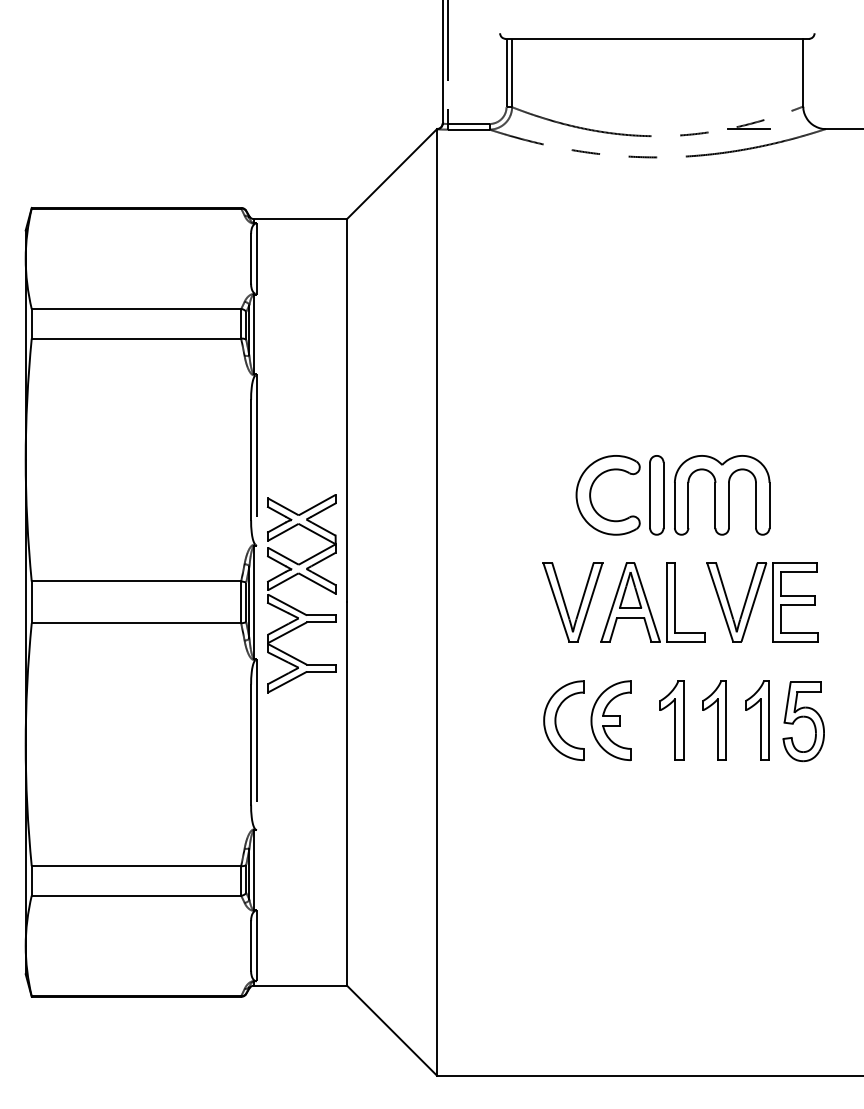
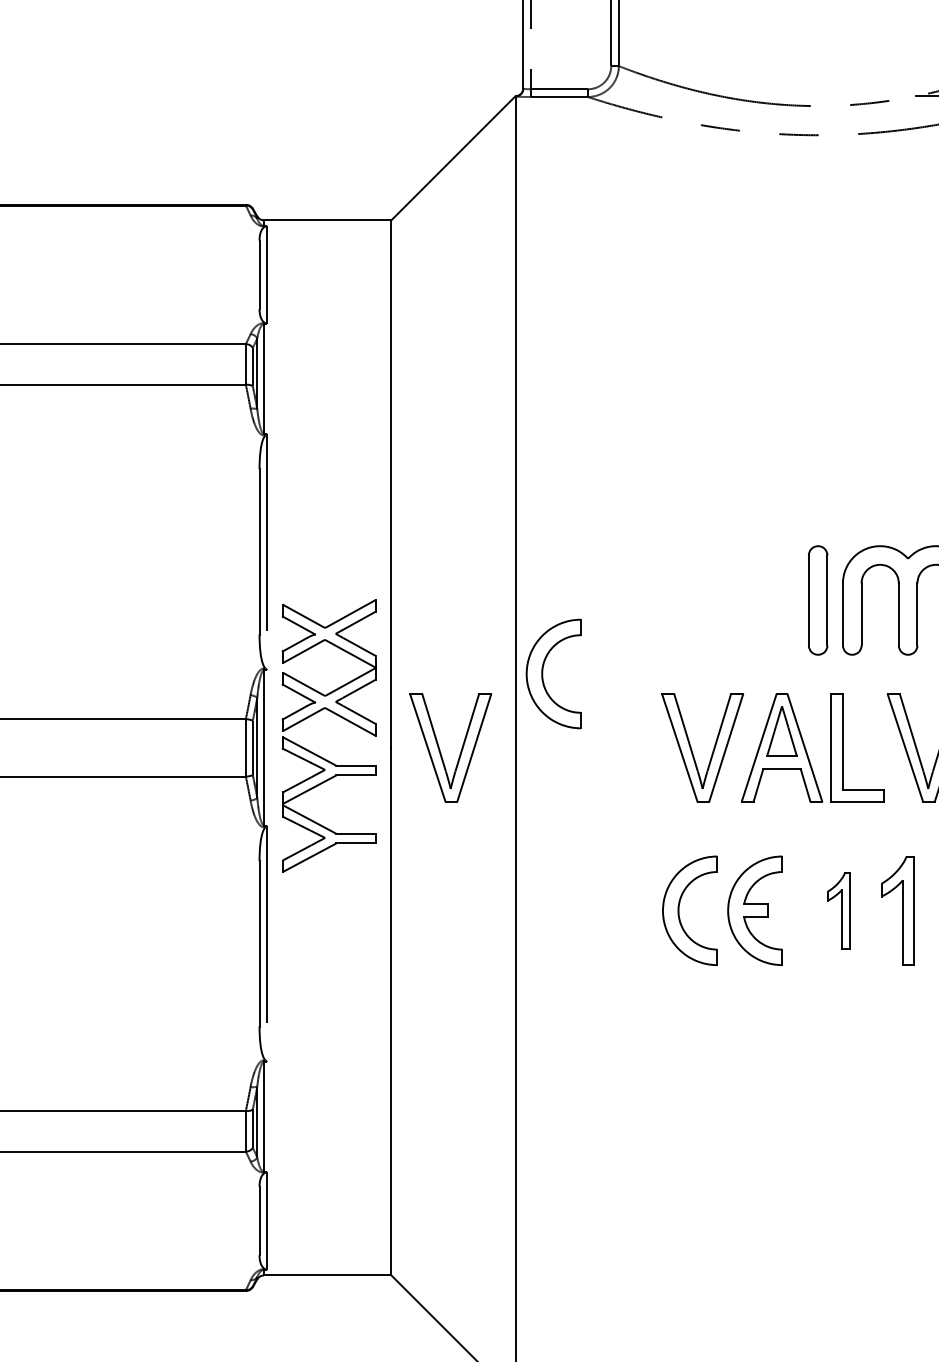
part: (591, 493) -> (728, 597), removed
part: (457, 548) -> (543, 673), added
part: (383, 605) -> (441, 752), added
part: (671, 720) -> (838, 910), size x0.7

